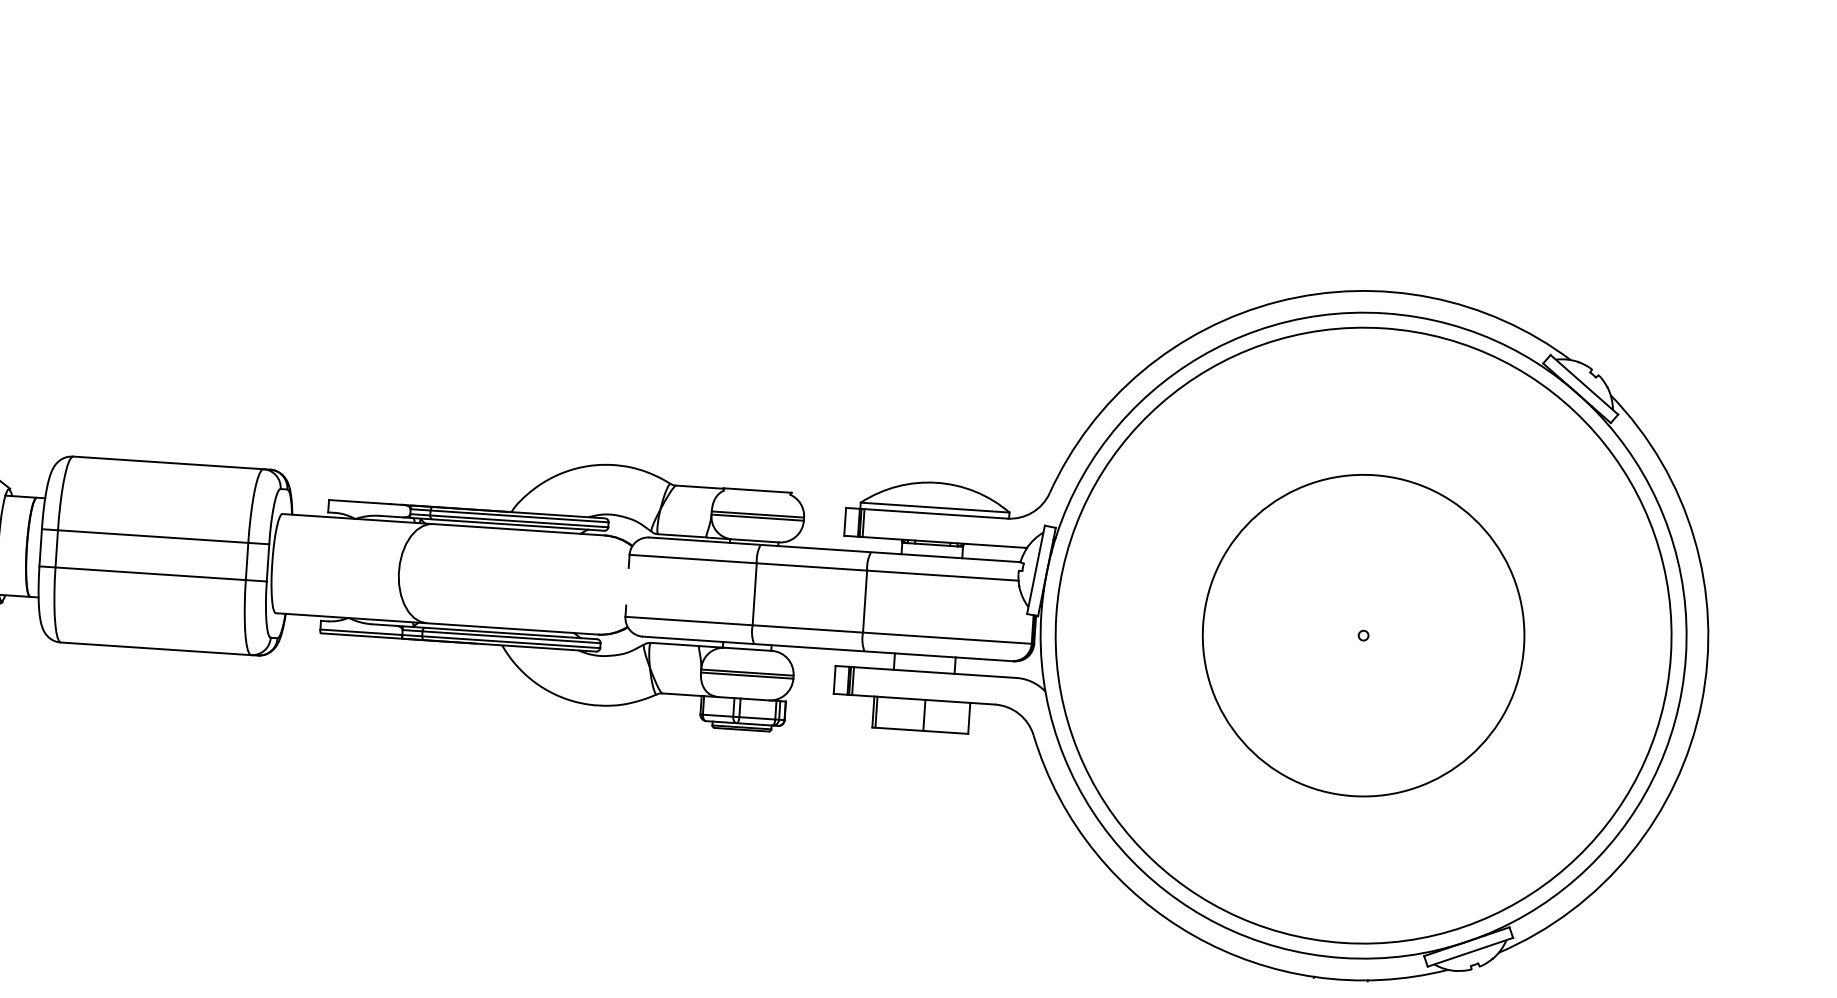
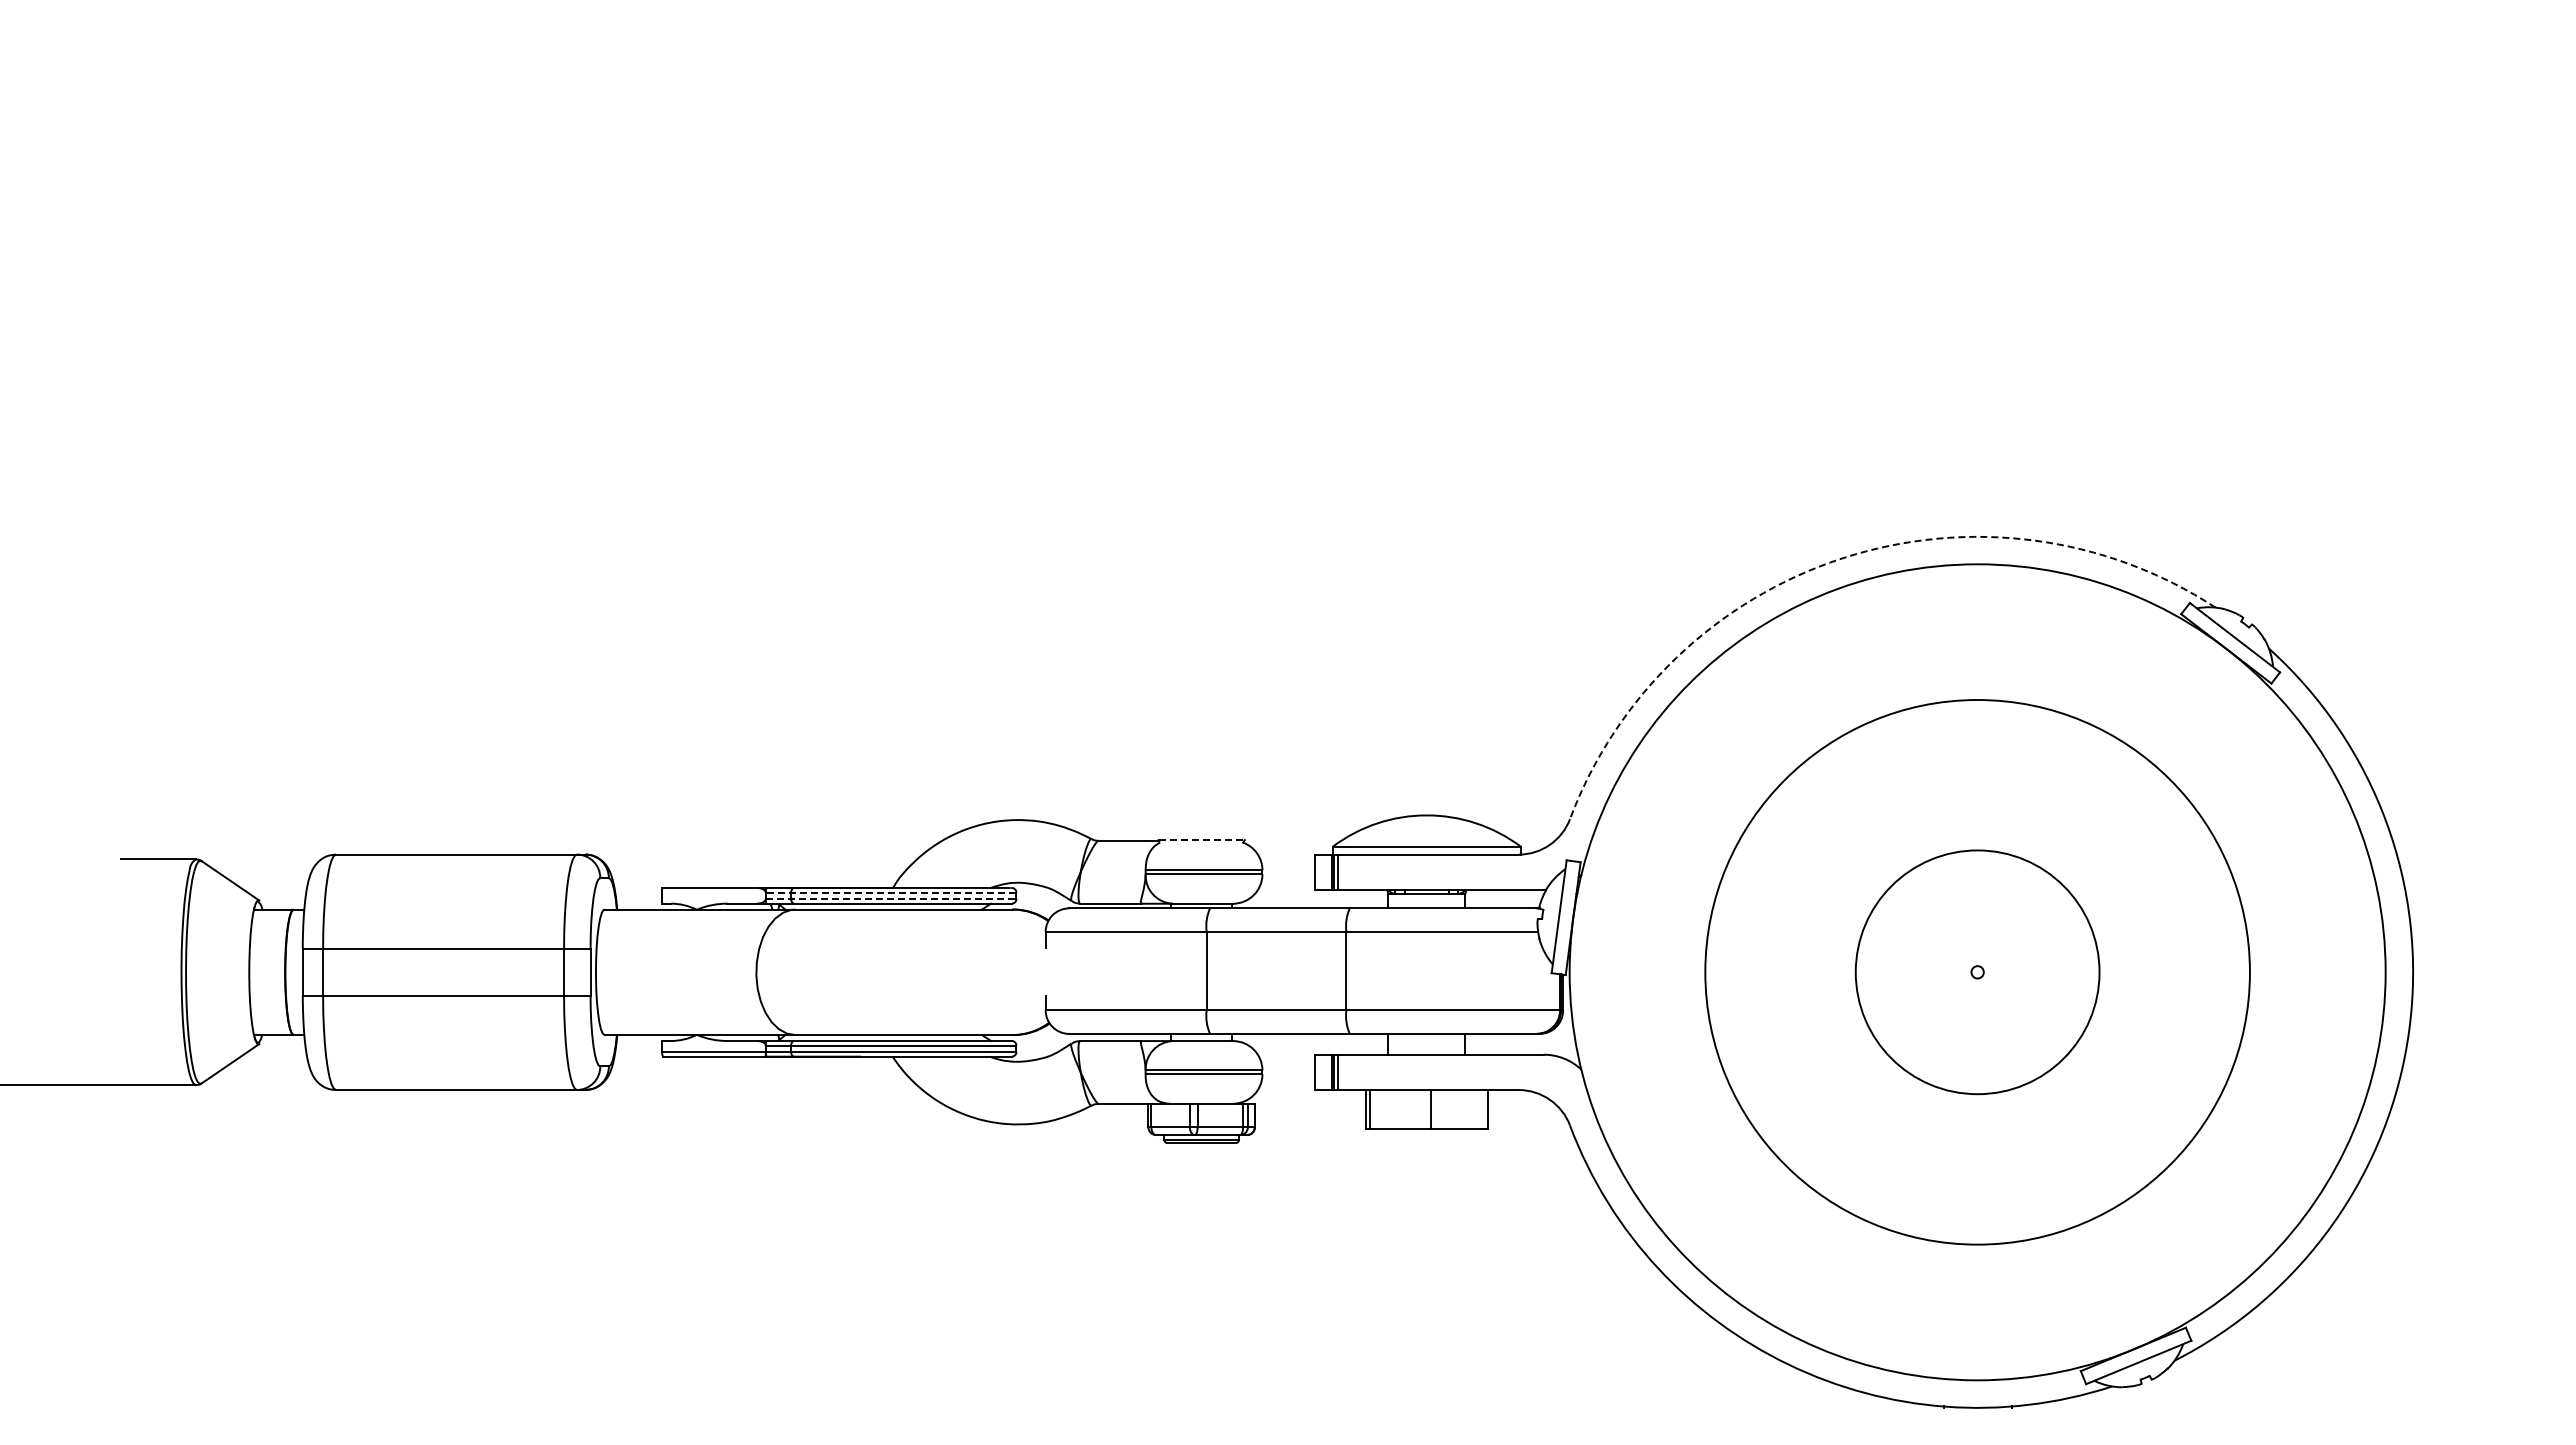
arc: (1278, 301) -> (1842, 558), solid -> dashed
line: (758, 490) -> (1202, 840), solid -> dashed
line: (509, 515) -> (890, 892), solid -> dashed
line: (509, 520) -> (891, 898), solid -> dashed
circle: (1363, 635) -> (1977, 972), size x0.6
circle: (1363, 635) -> (1977, 972), size x0.7

